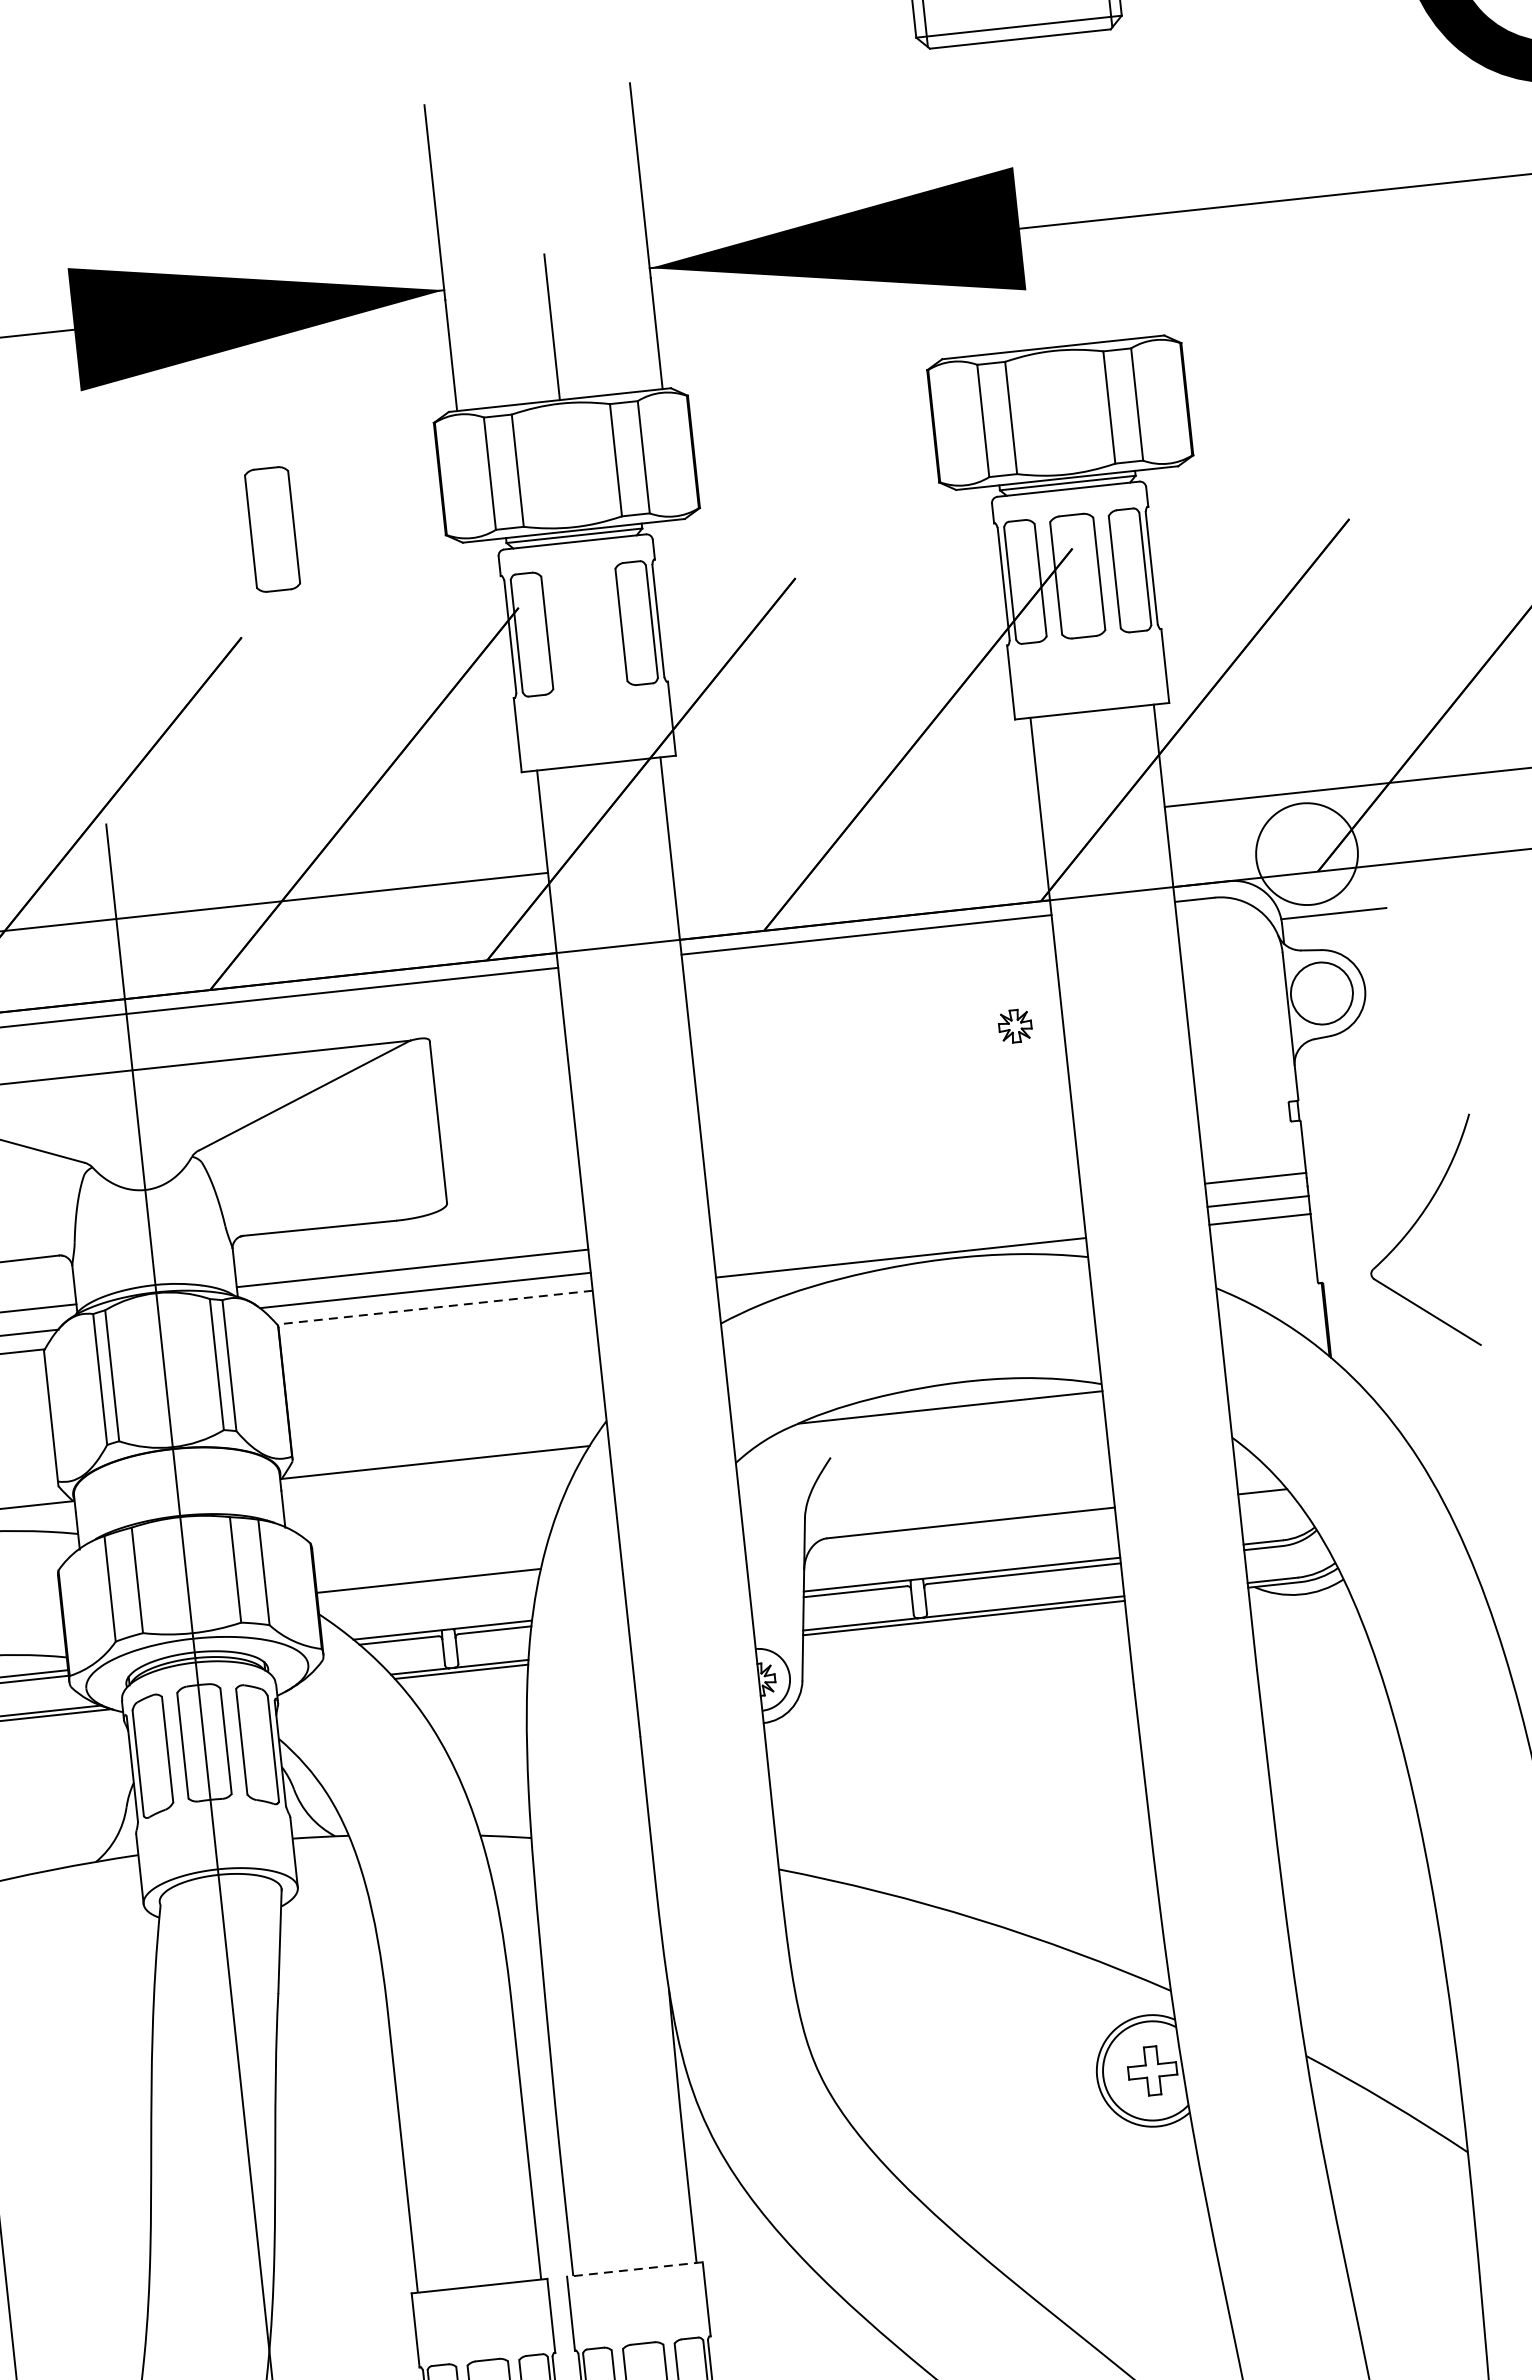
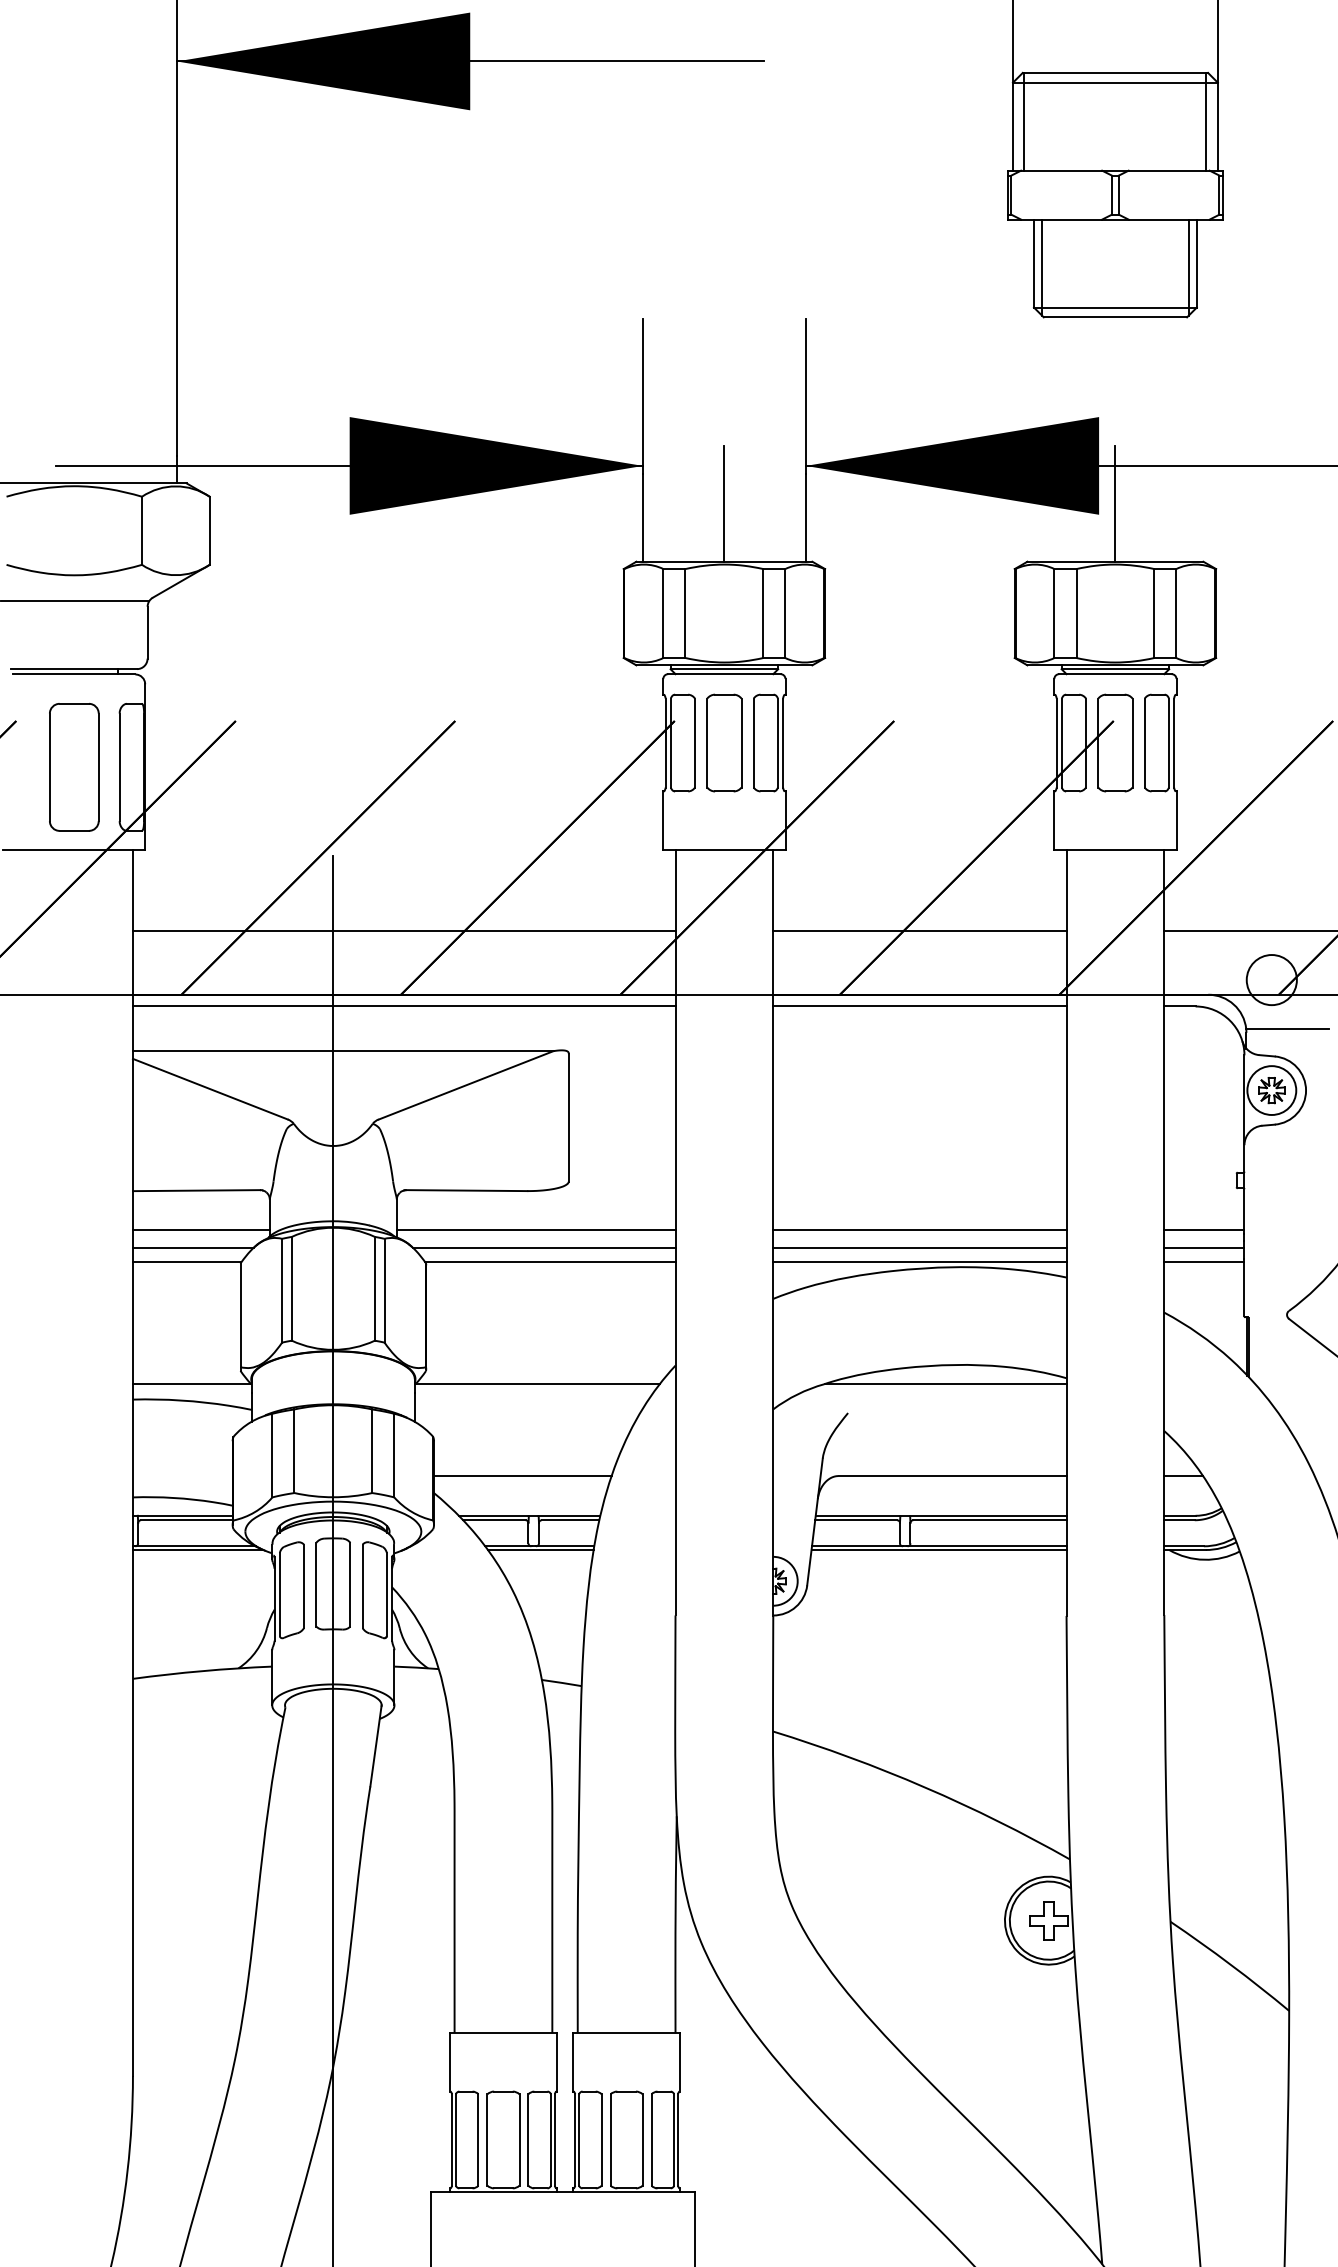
line: (1045, 273) -> (1115, 503), added
part: (272, 528) -> (724, 742), moved
line: (855, 840) -> (919, 931), added
circle: (1306, 854) -> (1271, 980), size x0.62
part: (1014, 1026) -> (1271, 1090), moved
line: (896, 1216) -> (919, 1229), added
line: (898, 1240) -> (919, 1248), added
line: (433, 1307) -> (549, 1262), dashed -> solid
line: (634, 2268) -> (626, 2032), dashed -> solid

